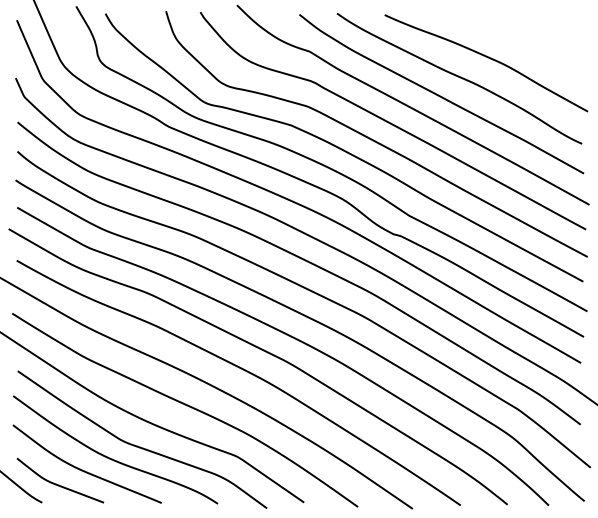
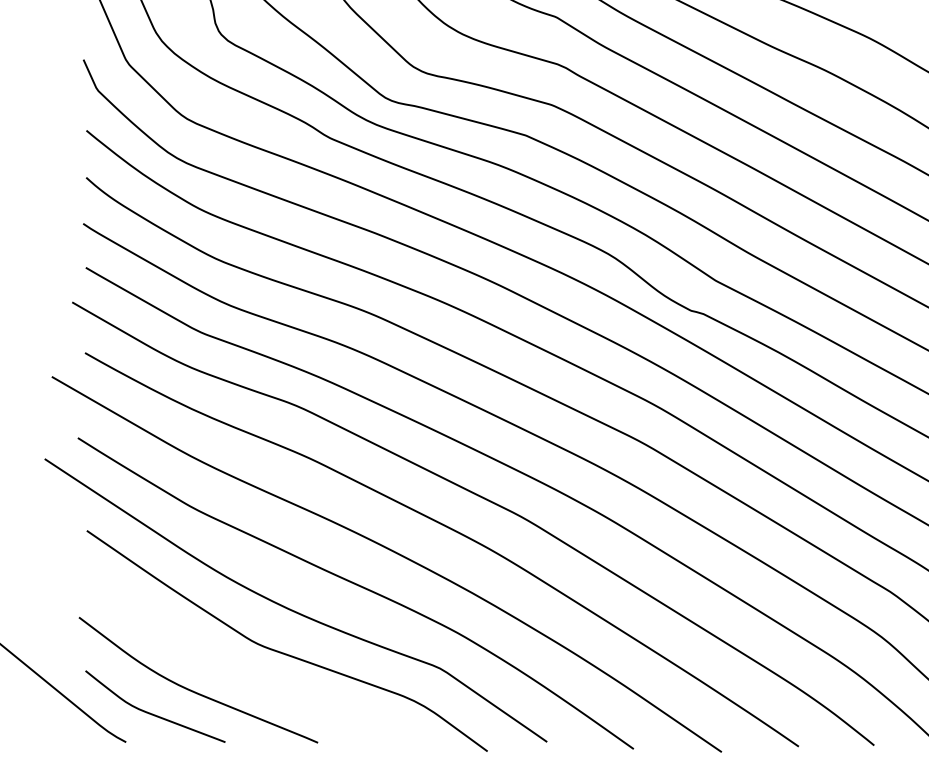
curve: (110, 457) -> (235, 669), removed

